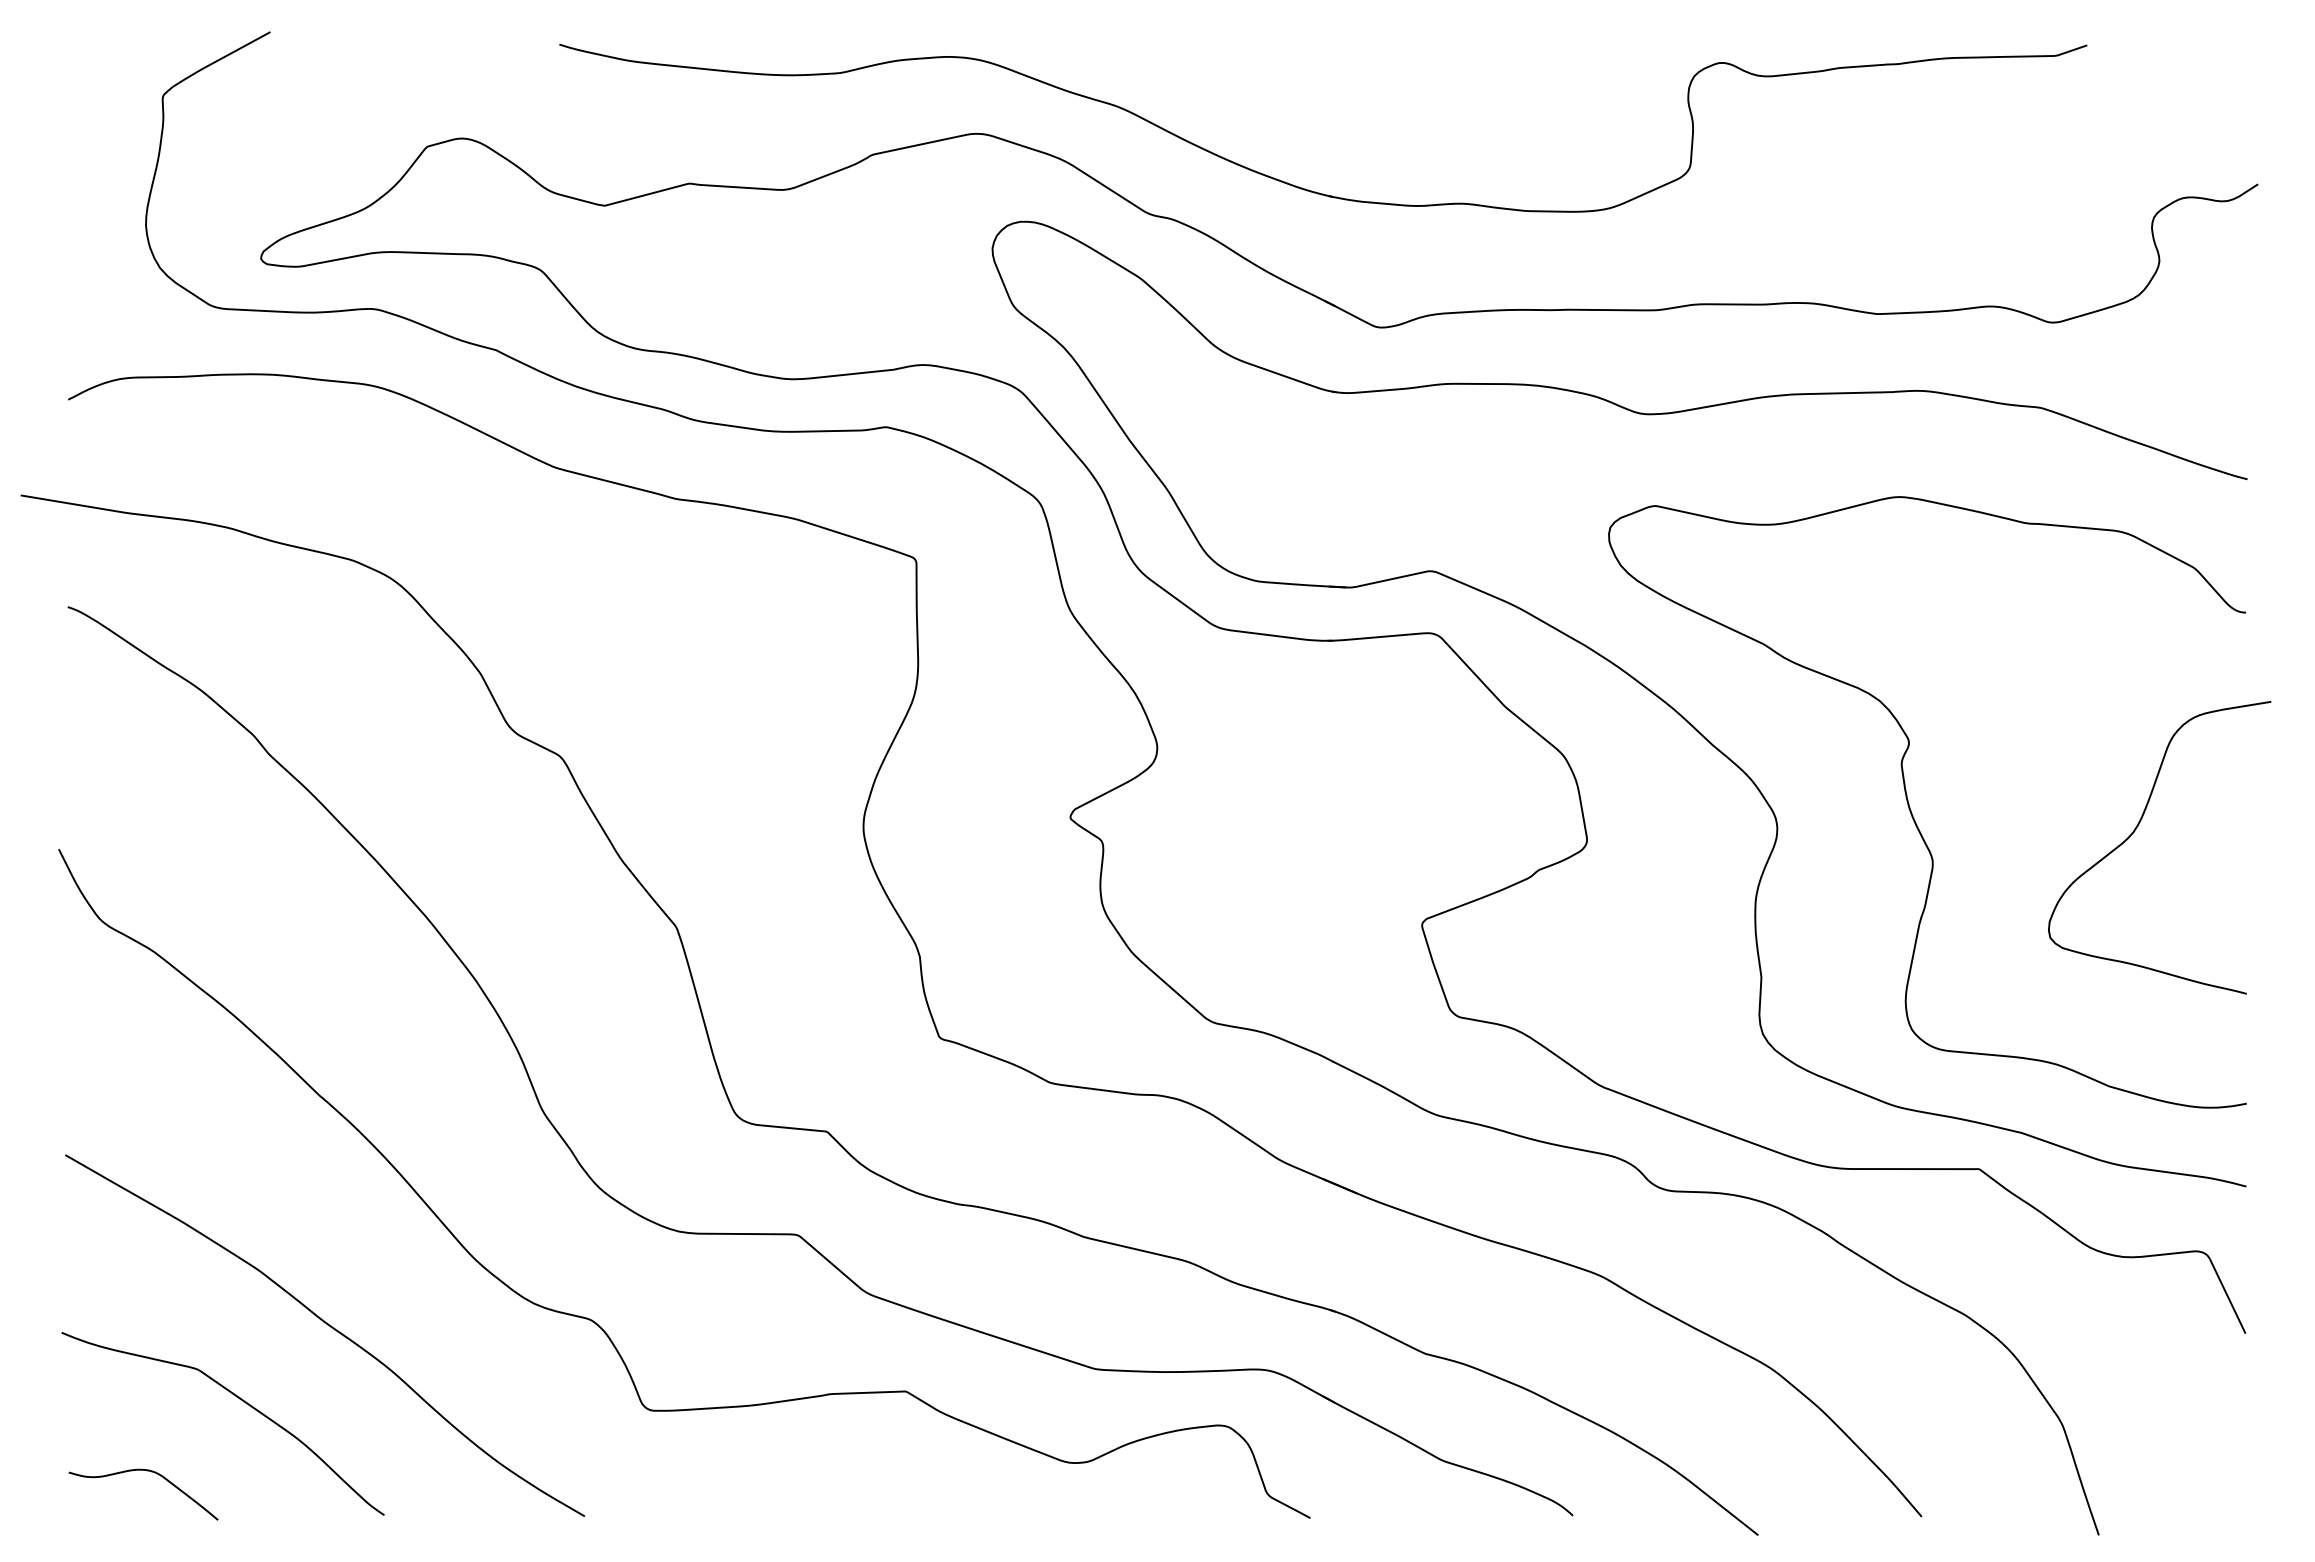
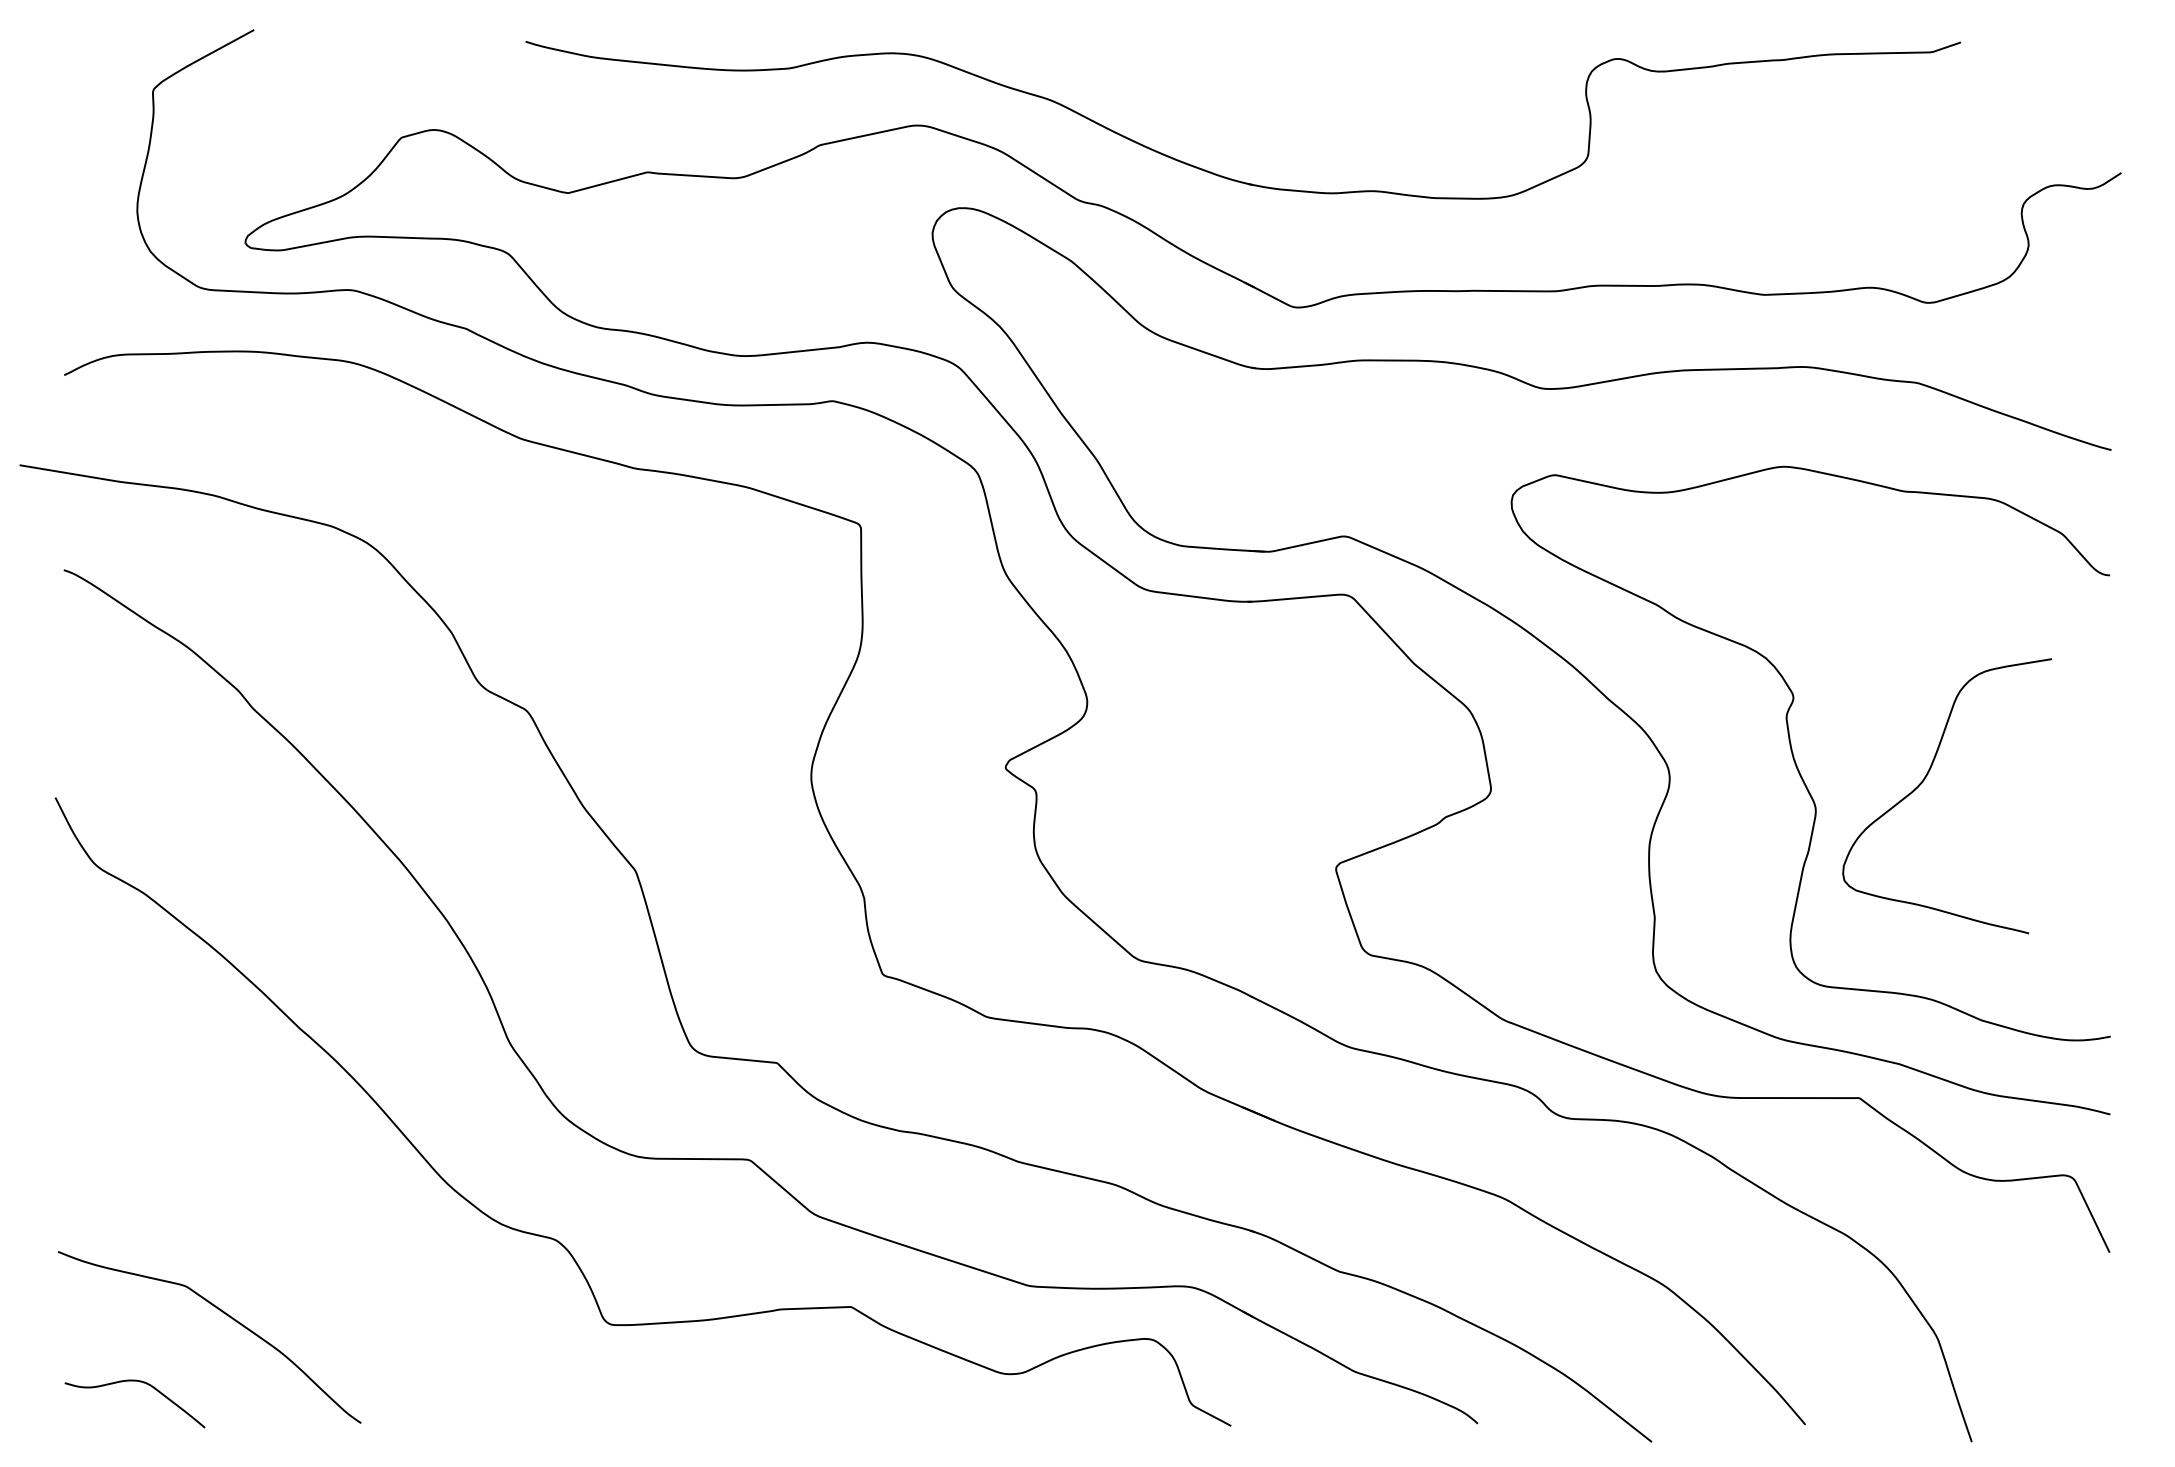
curve: (2135, 831) -> (1924, 780), moved
curve: (331, 1328) -> (311, 1247), removed

